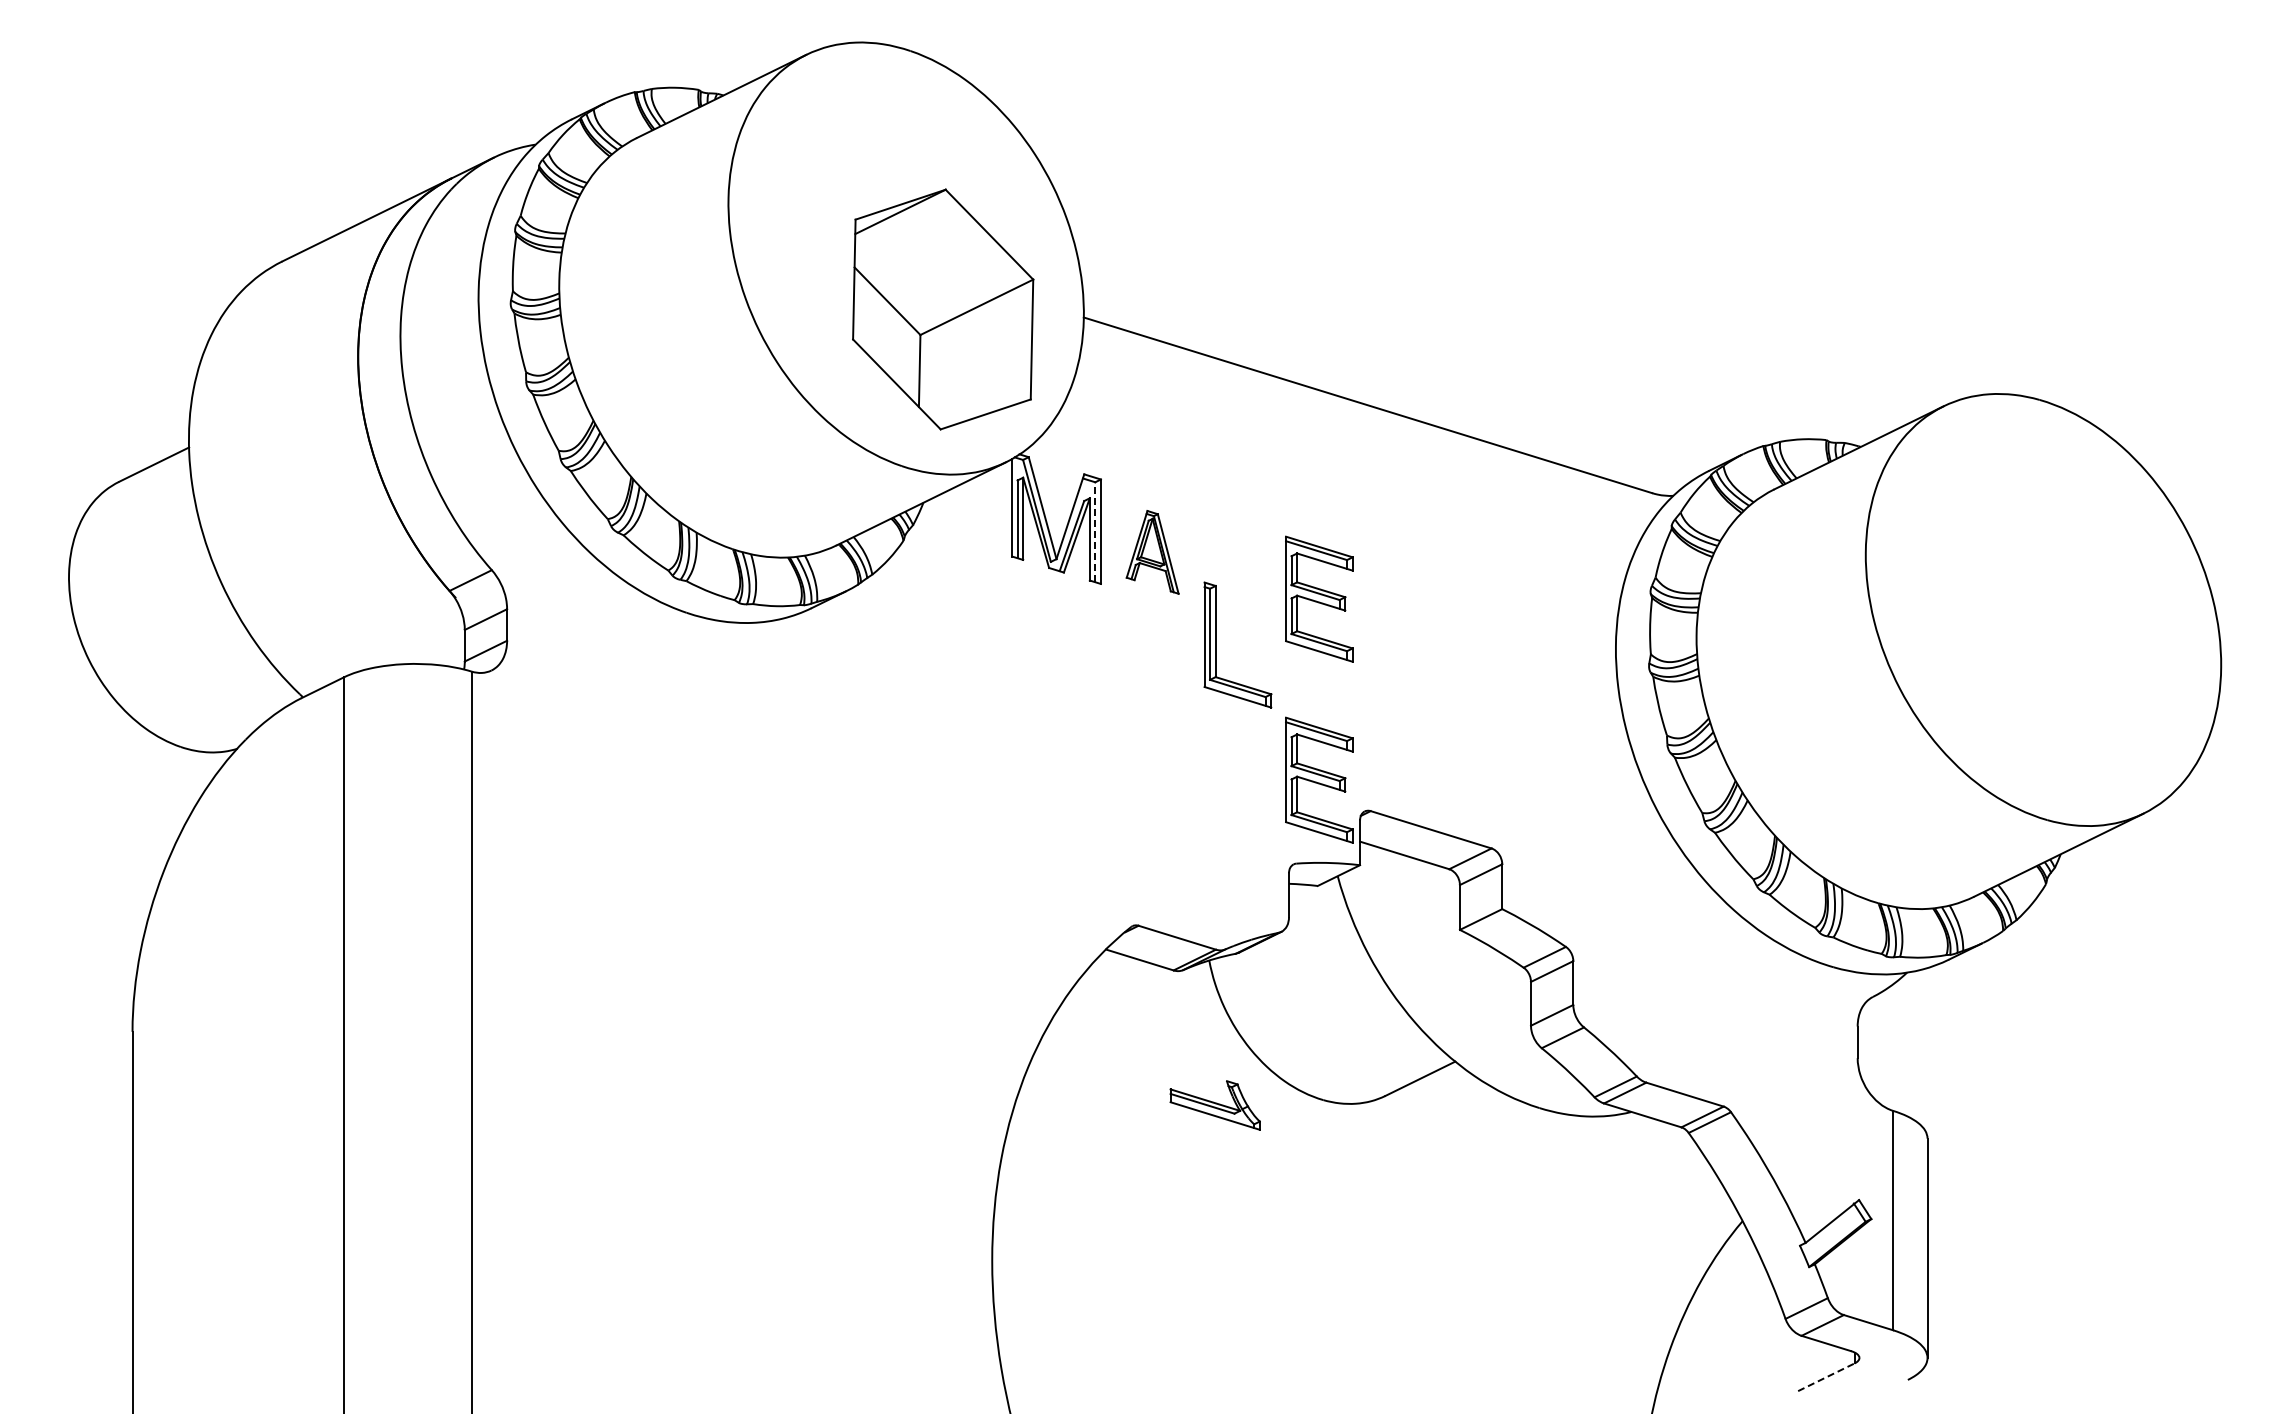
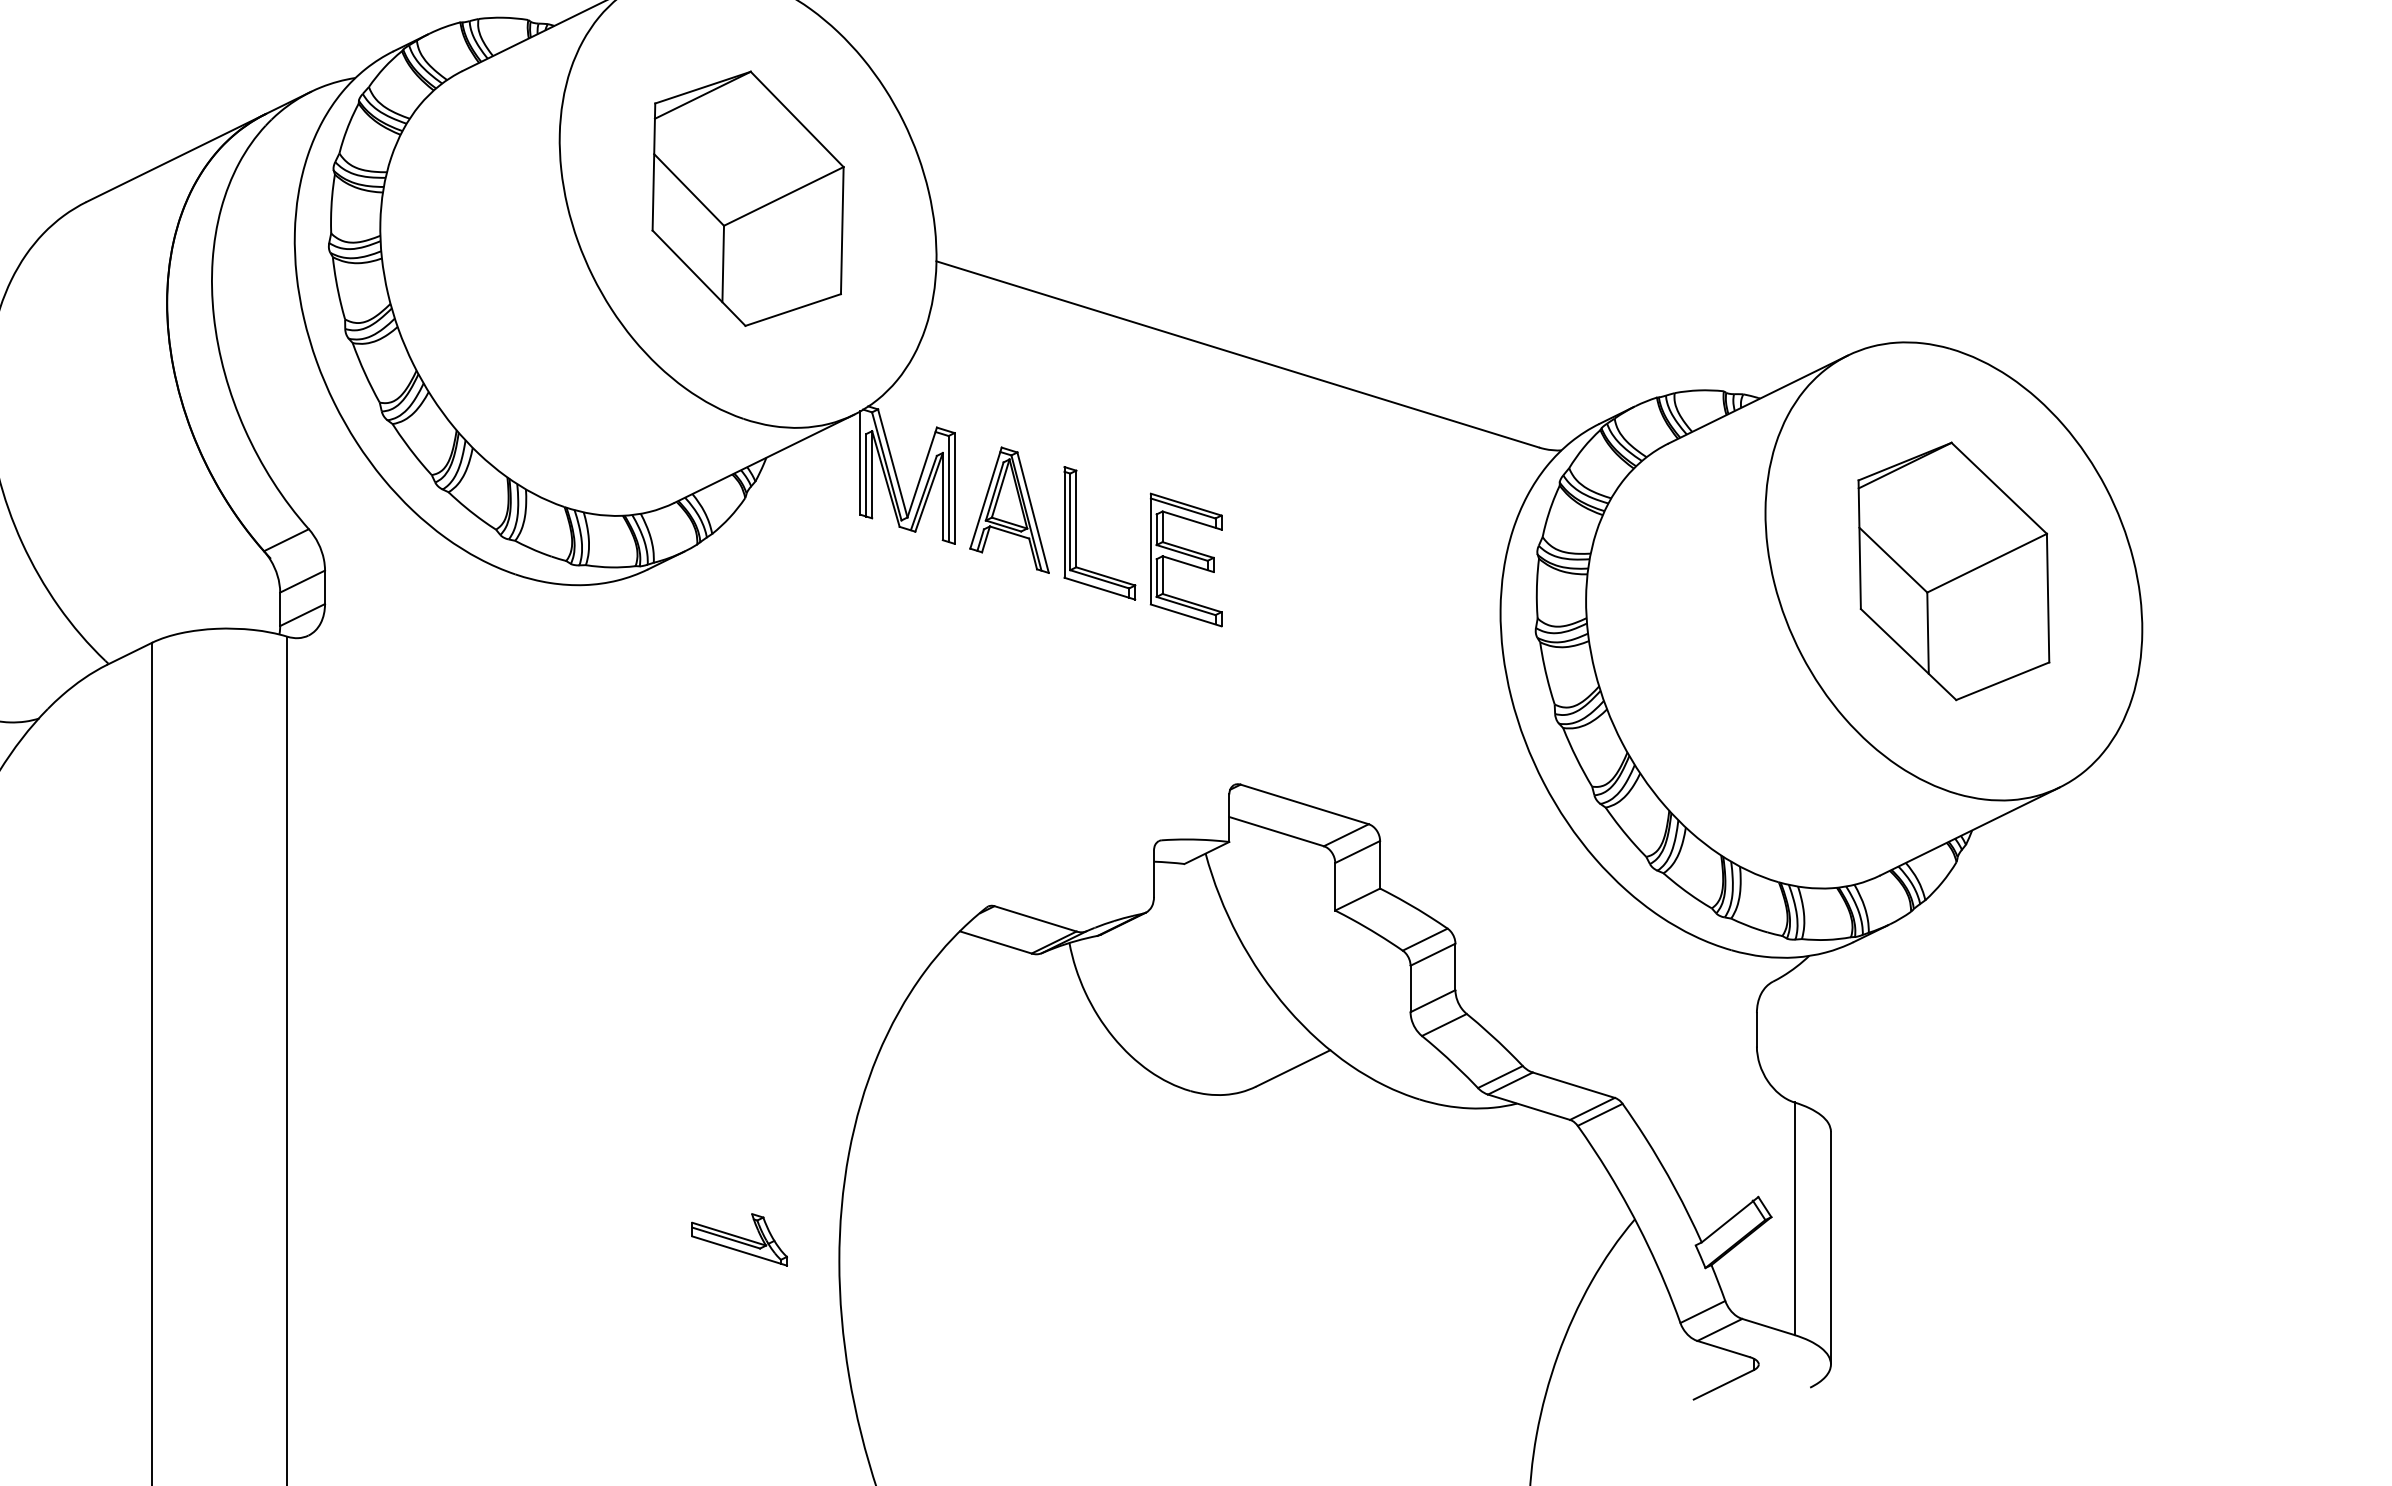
part: (943, 309) -> (748, 198), moved
line: (1095, 532) -> (948, 489), dashed -> solid
part: (1152, 552) -> (1009, 510), size x1.43
part: (2043, 609) -> (1953, 570), added
part: (1216, 644) -> (1077, 532), moved
part: (1319, 779) -> (1186, 751), removed
part: (1214, 1105) -> (738, 1239), moved
line: (1826, 1377) -> (1723, 1385), dashed -> solid

